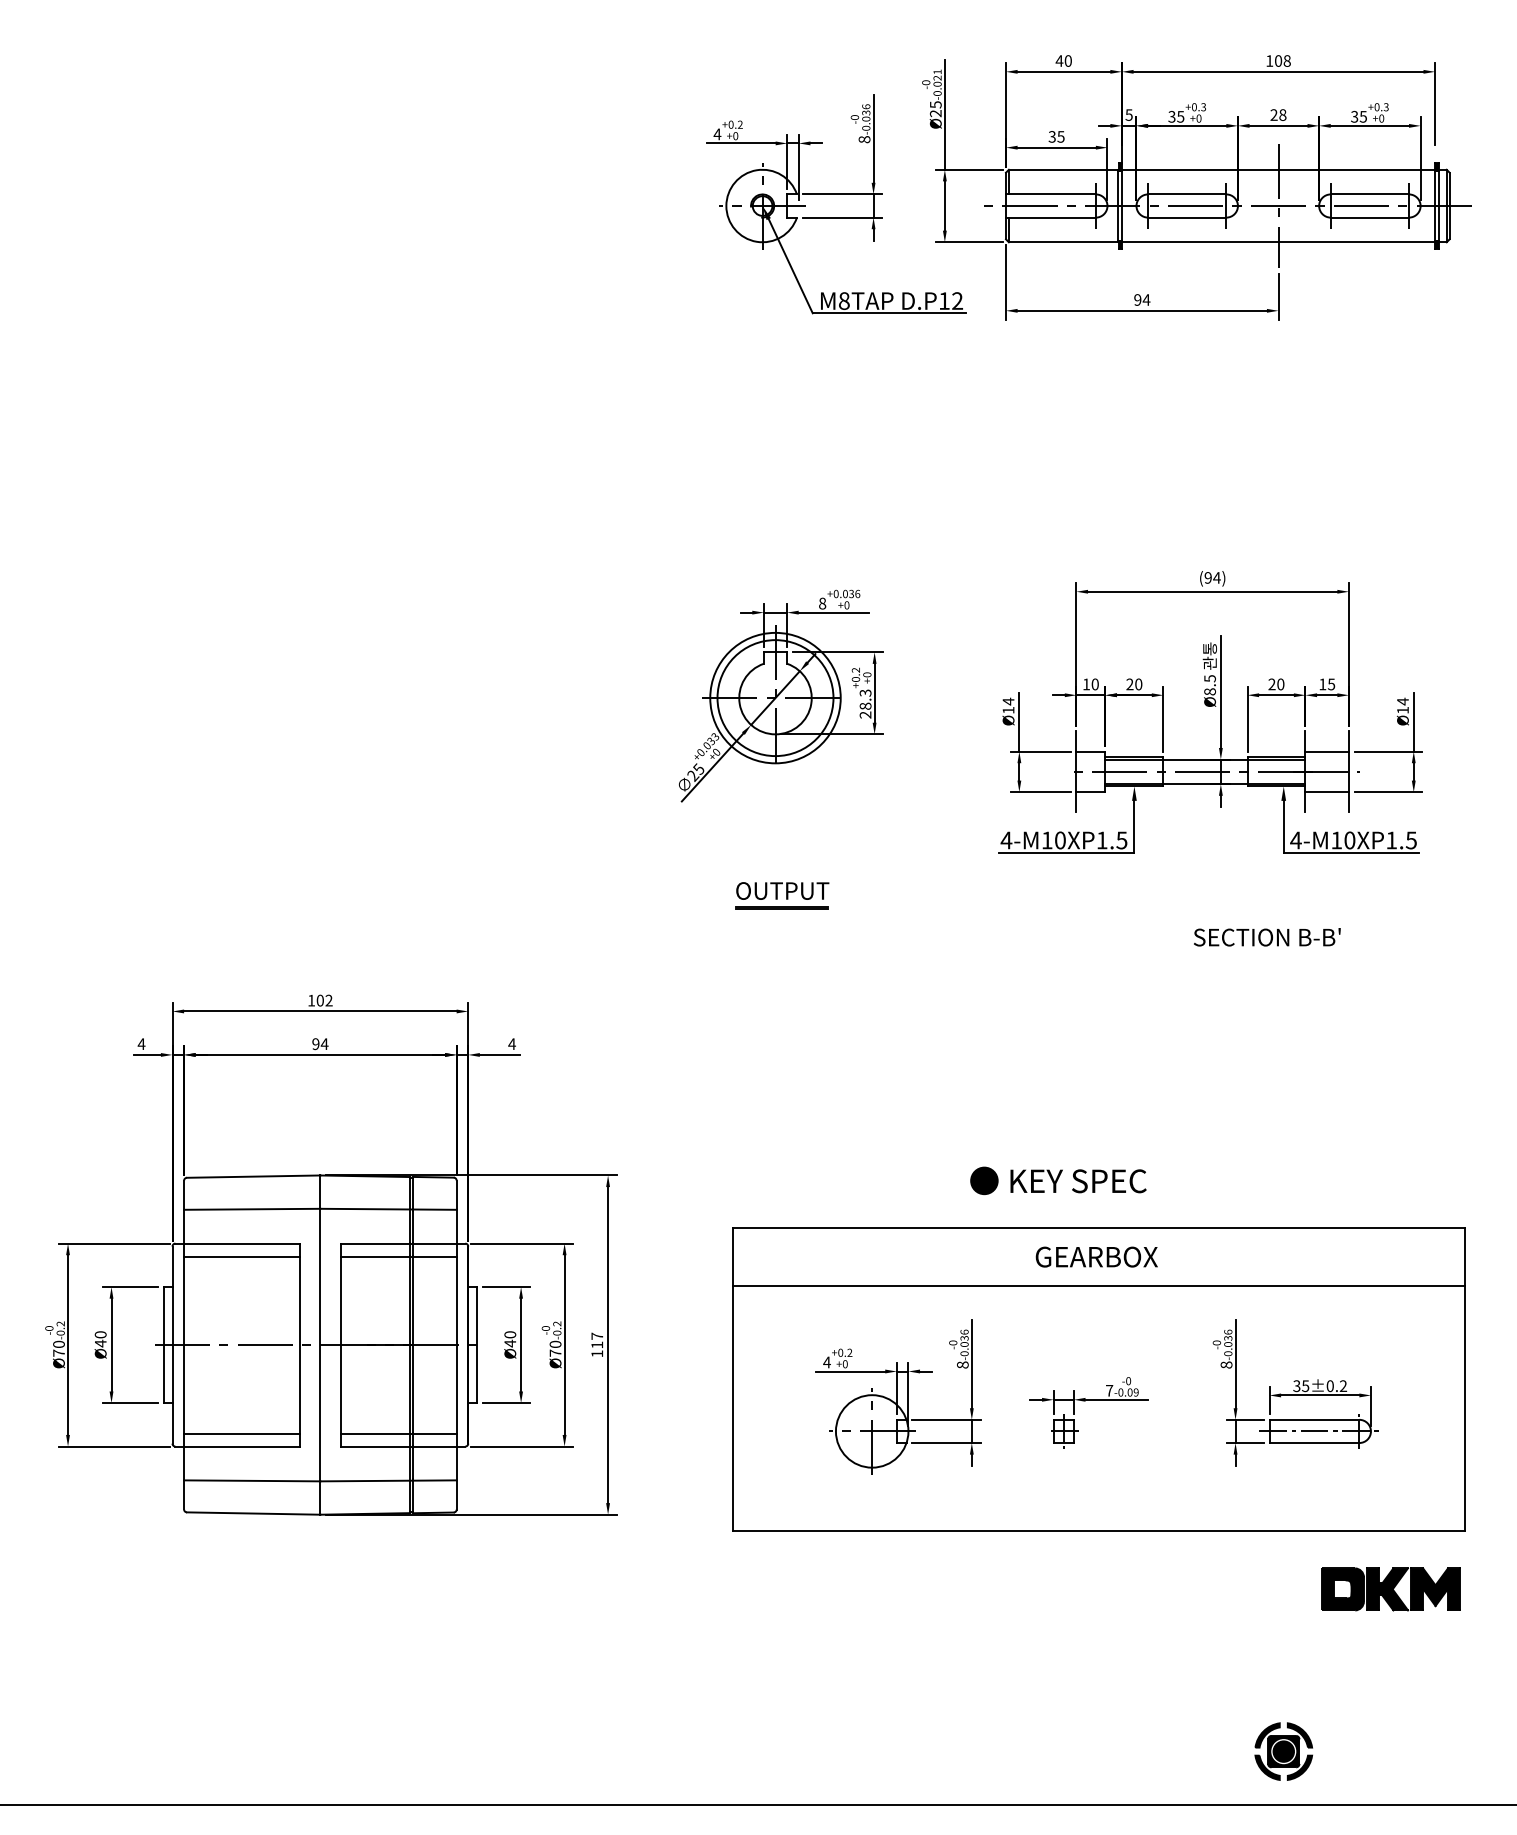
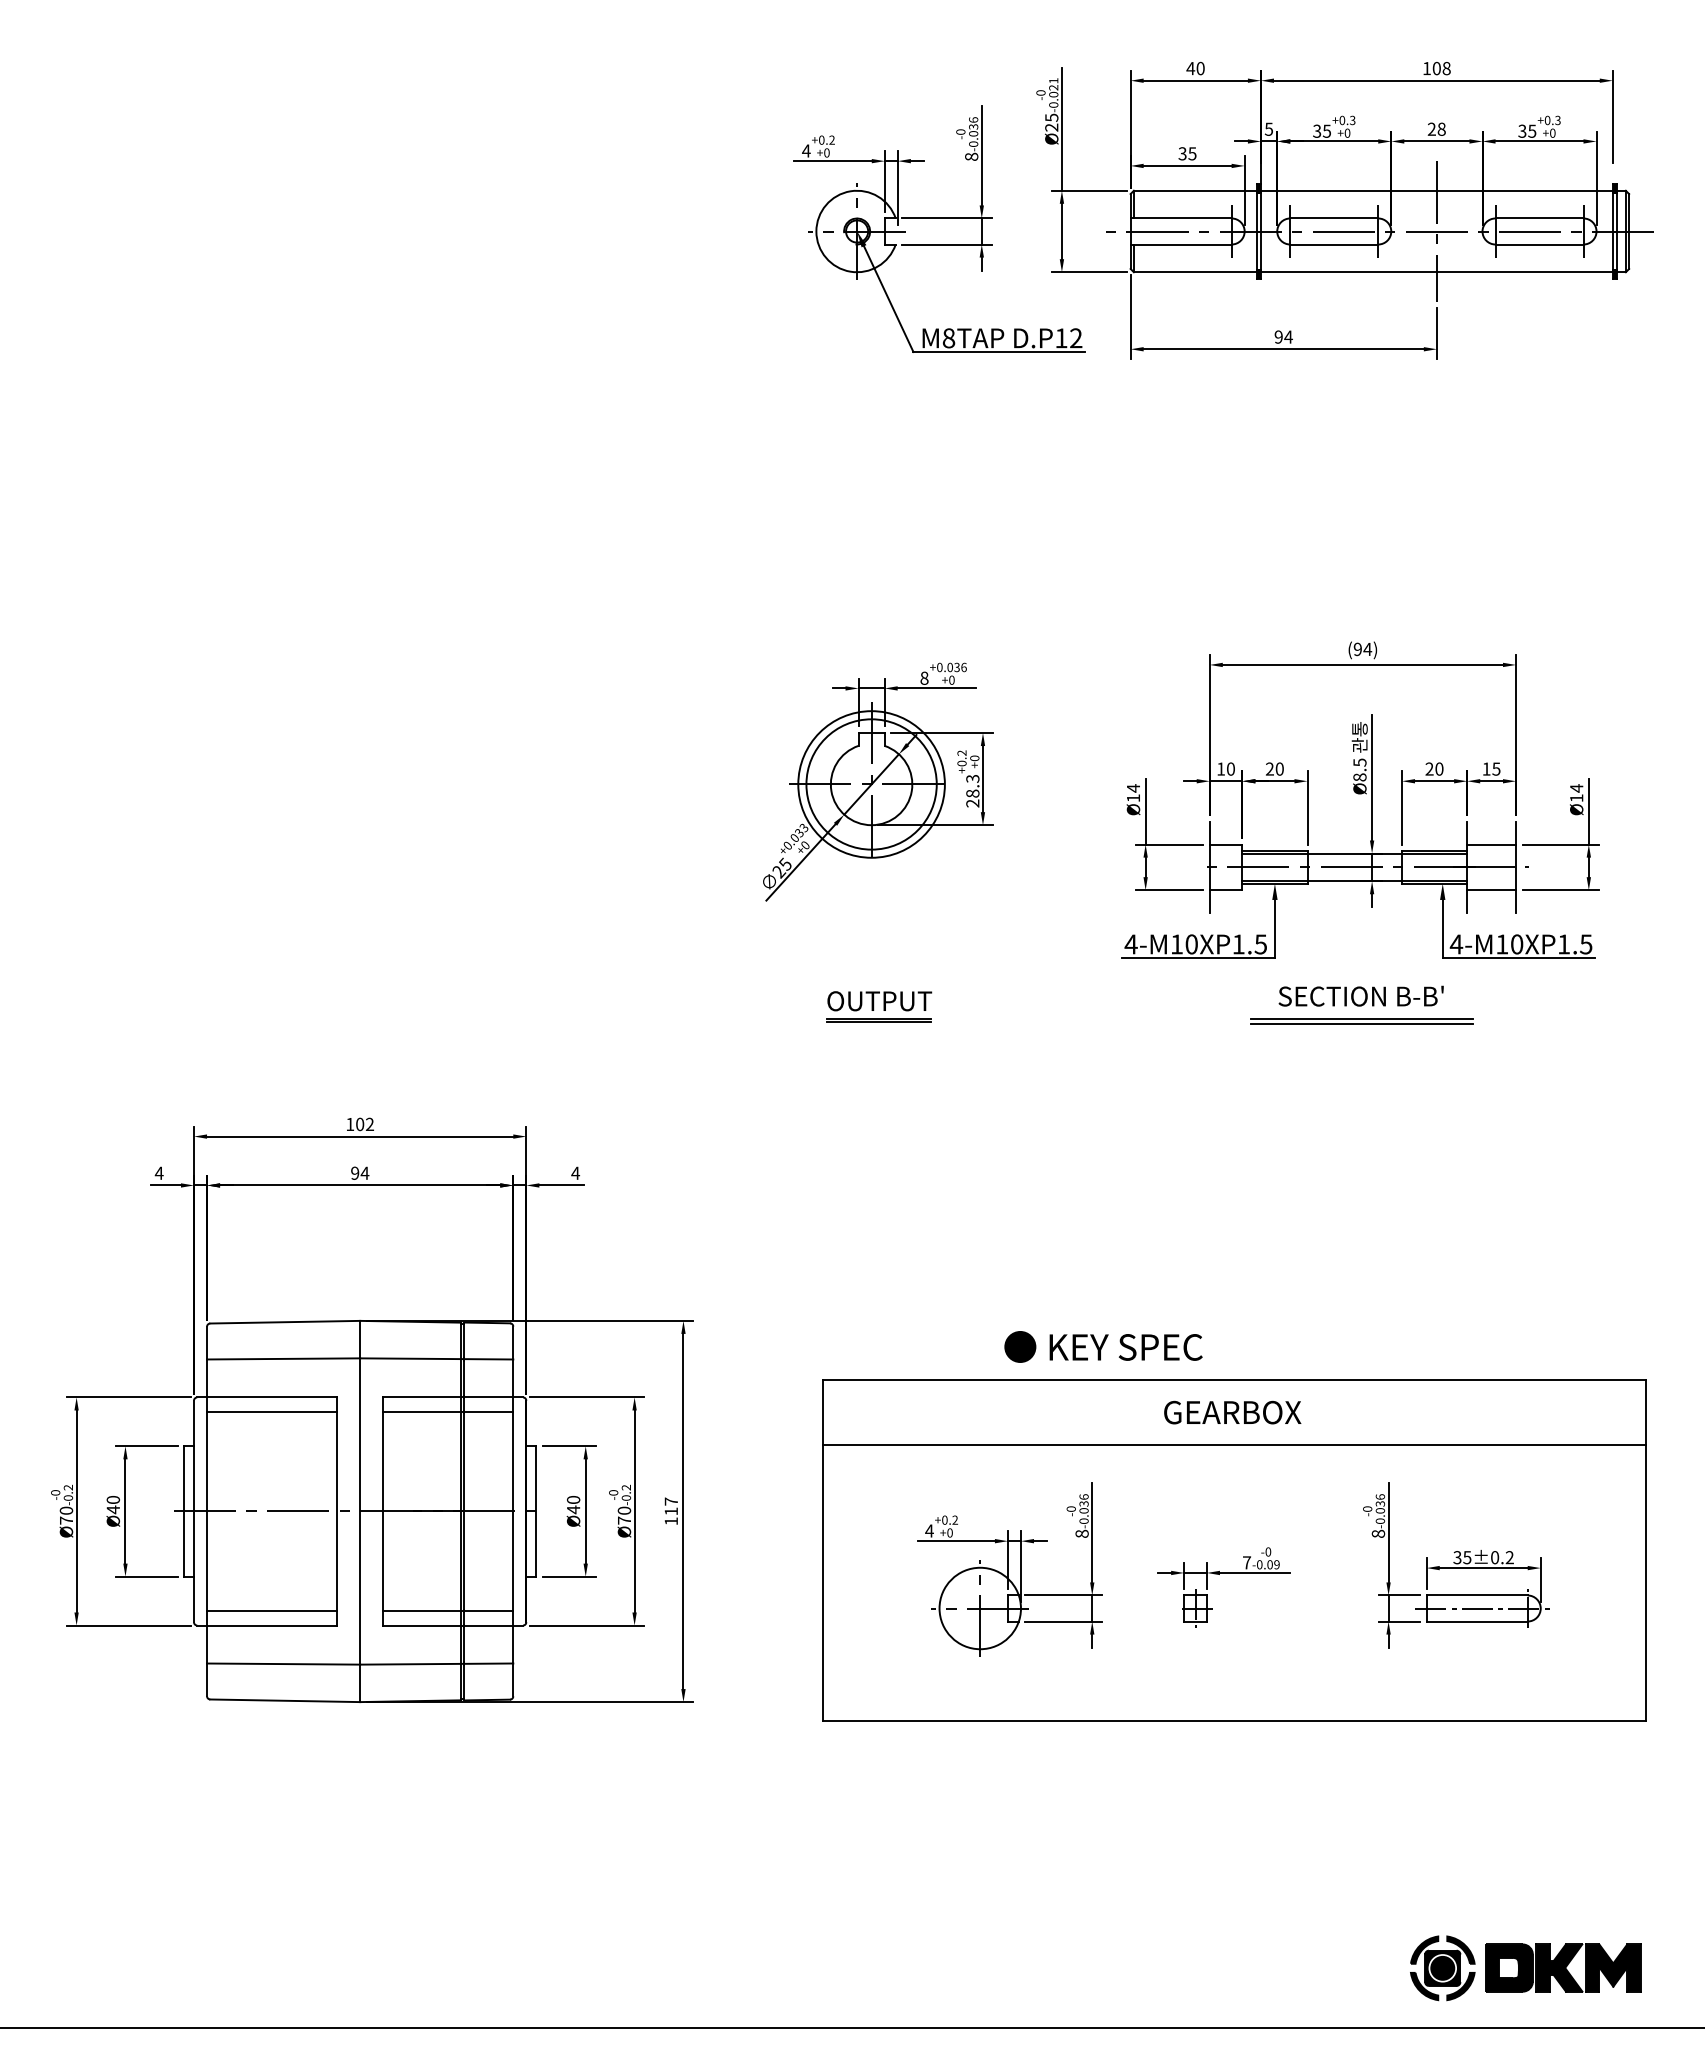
part: (1211, 909) -> (1361, 1021), added
text: (1266, 936) -> (1360, 995), moved
text: (1058, 1180) -> (1103, 1346), moved
part: (1391, 1588) -> (1563, 1967), moved

